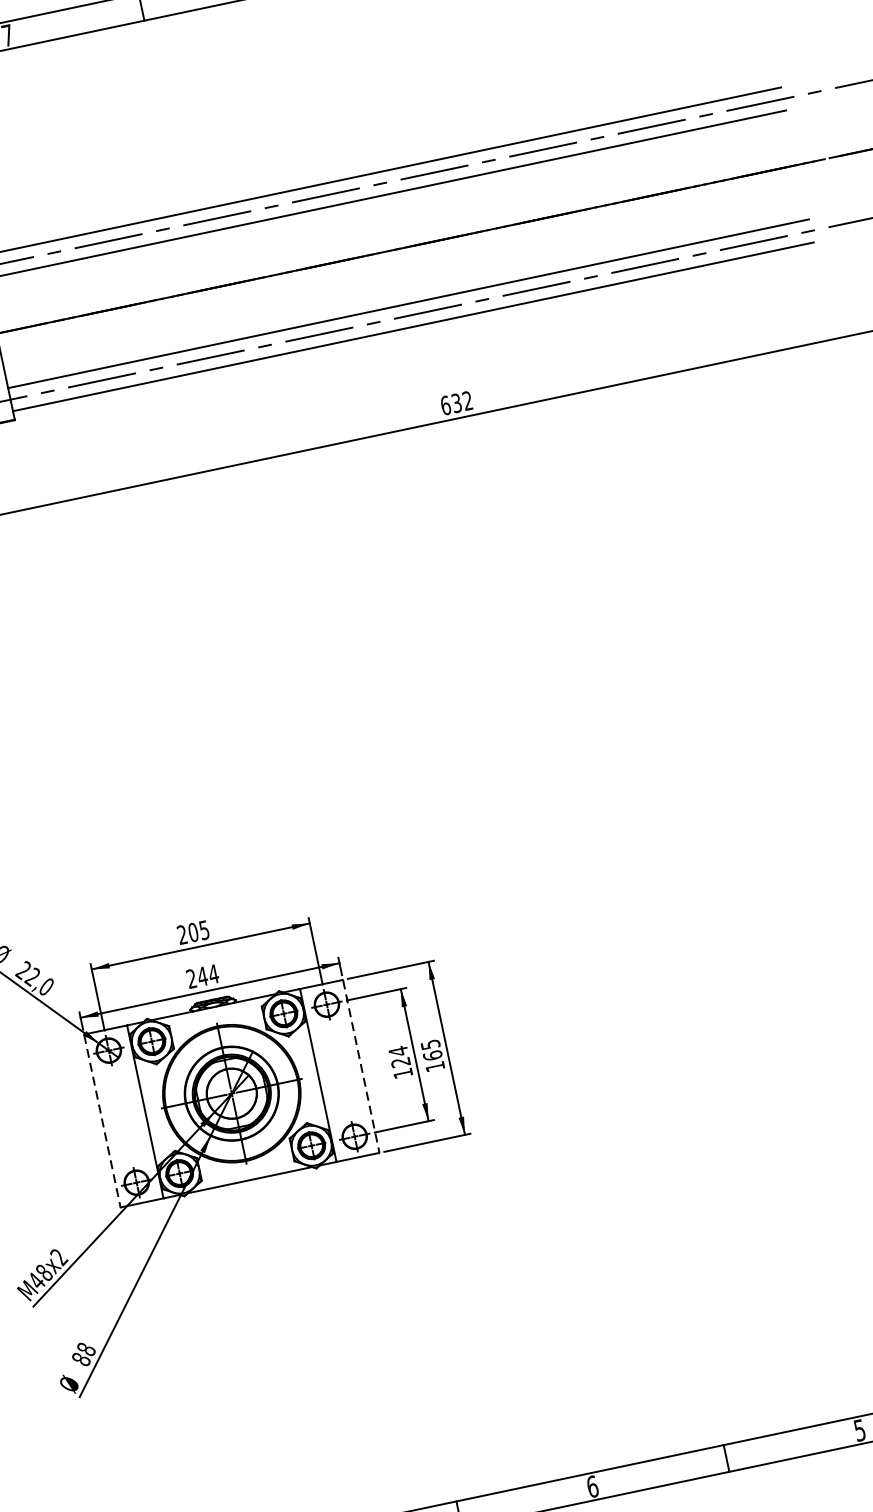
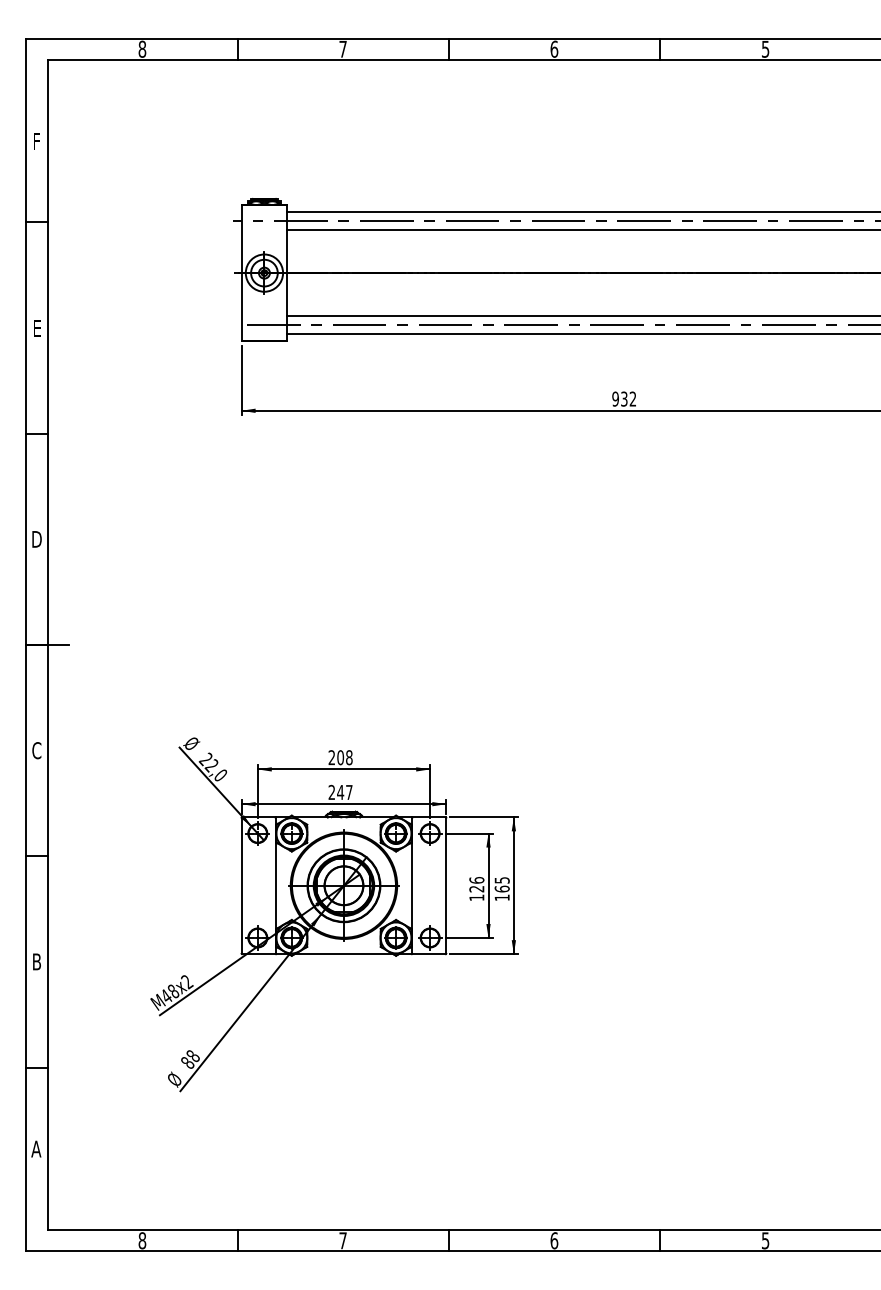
text: (445, 404) -> (615, 398), 632 -> 932
text: (204, 929) -> (349, 757), 205 -> 208
text: (212, 974) -> (348, 792), 244 -> 247
text: (398, 1051) -> (476, 880), 124 -> 126
line: (361, 1066) -> (446, 885), dashed -> solid
line: (102, 1120) -> (241, 885), dashed -> solid

